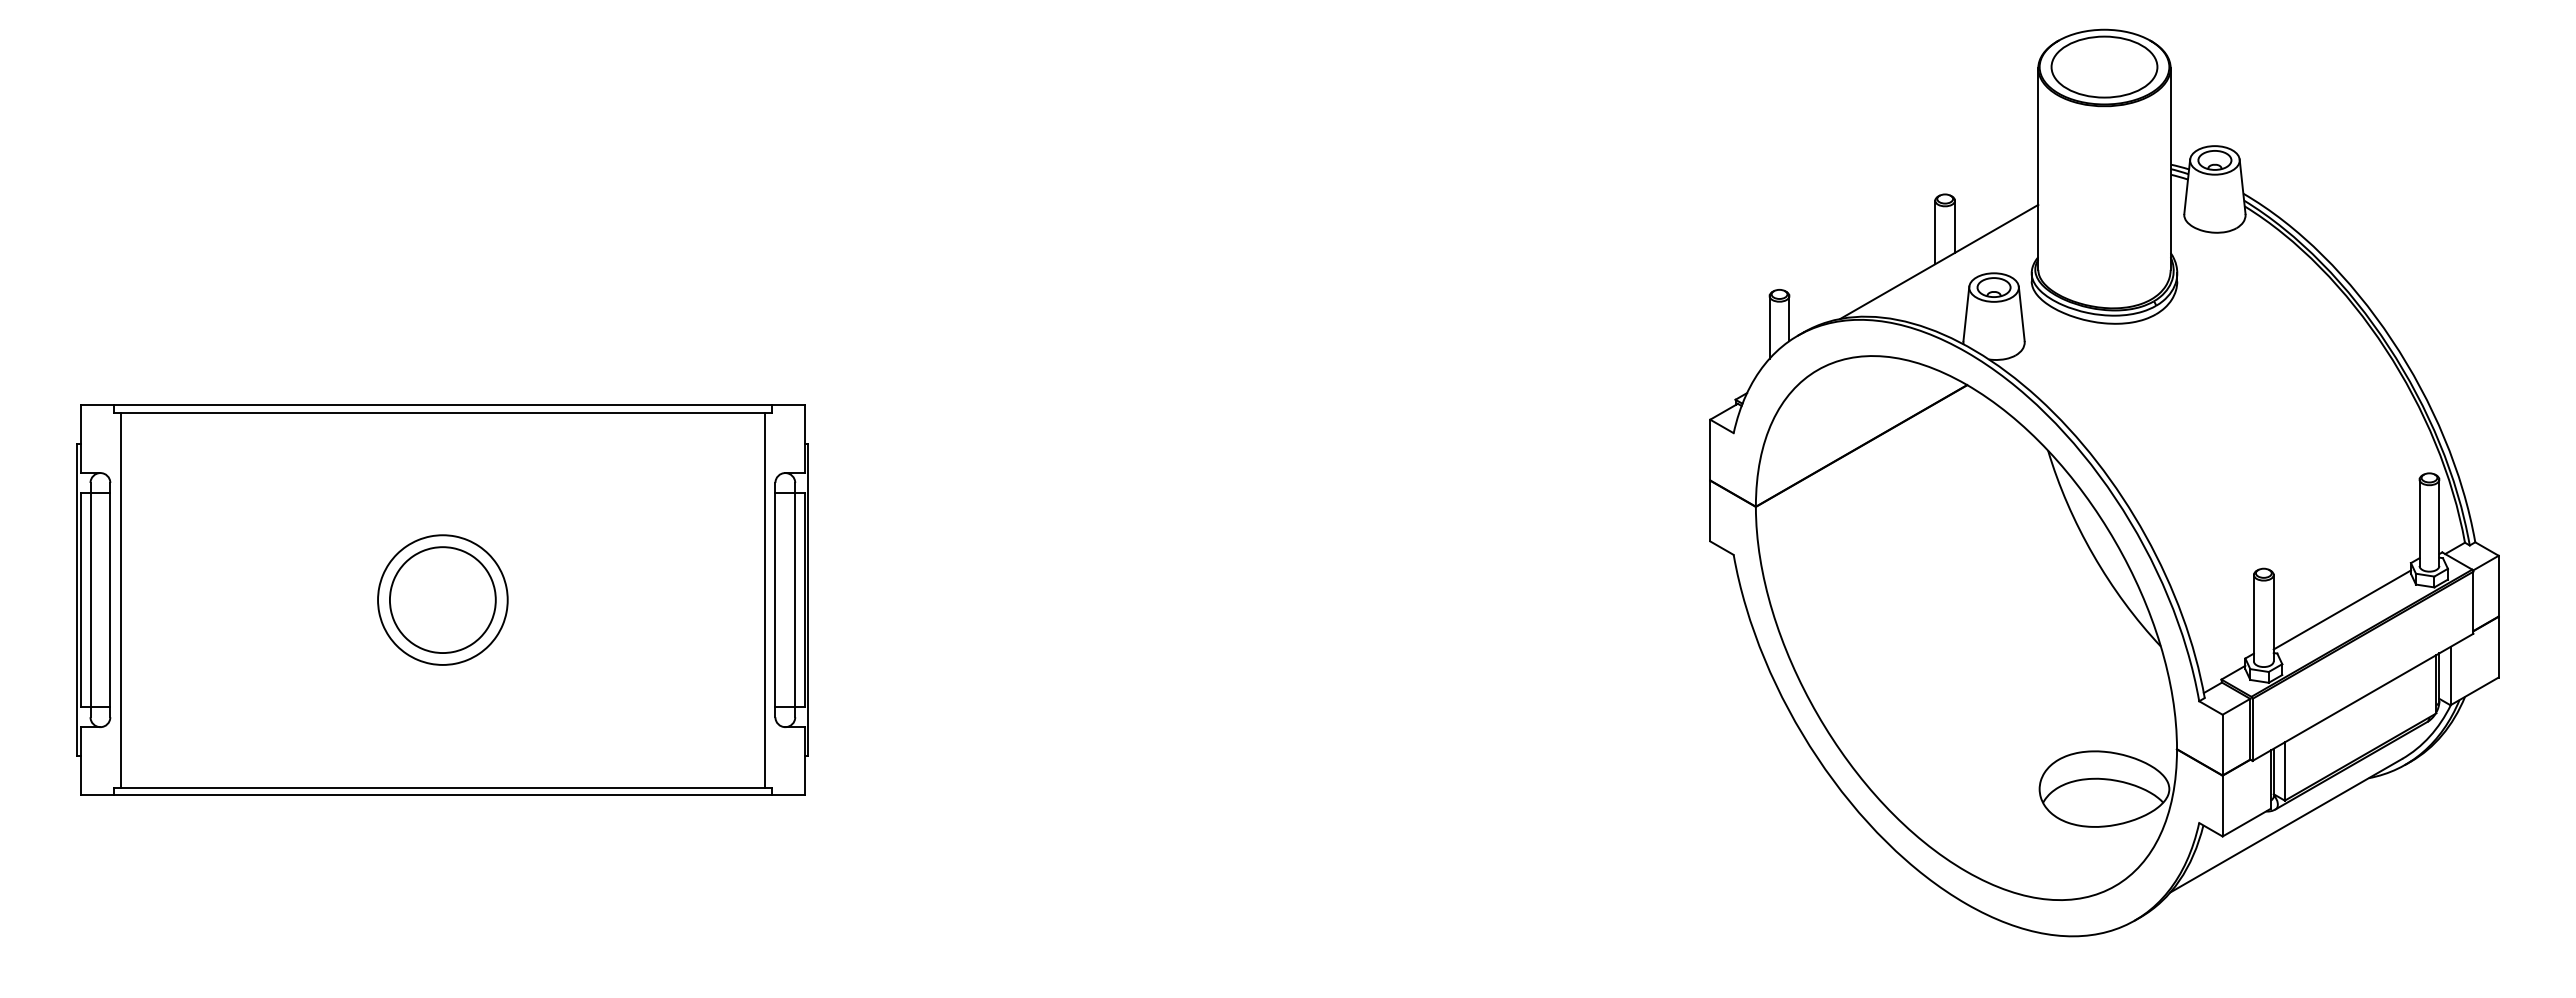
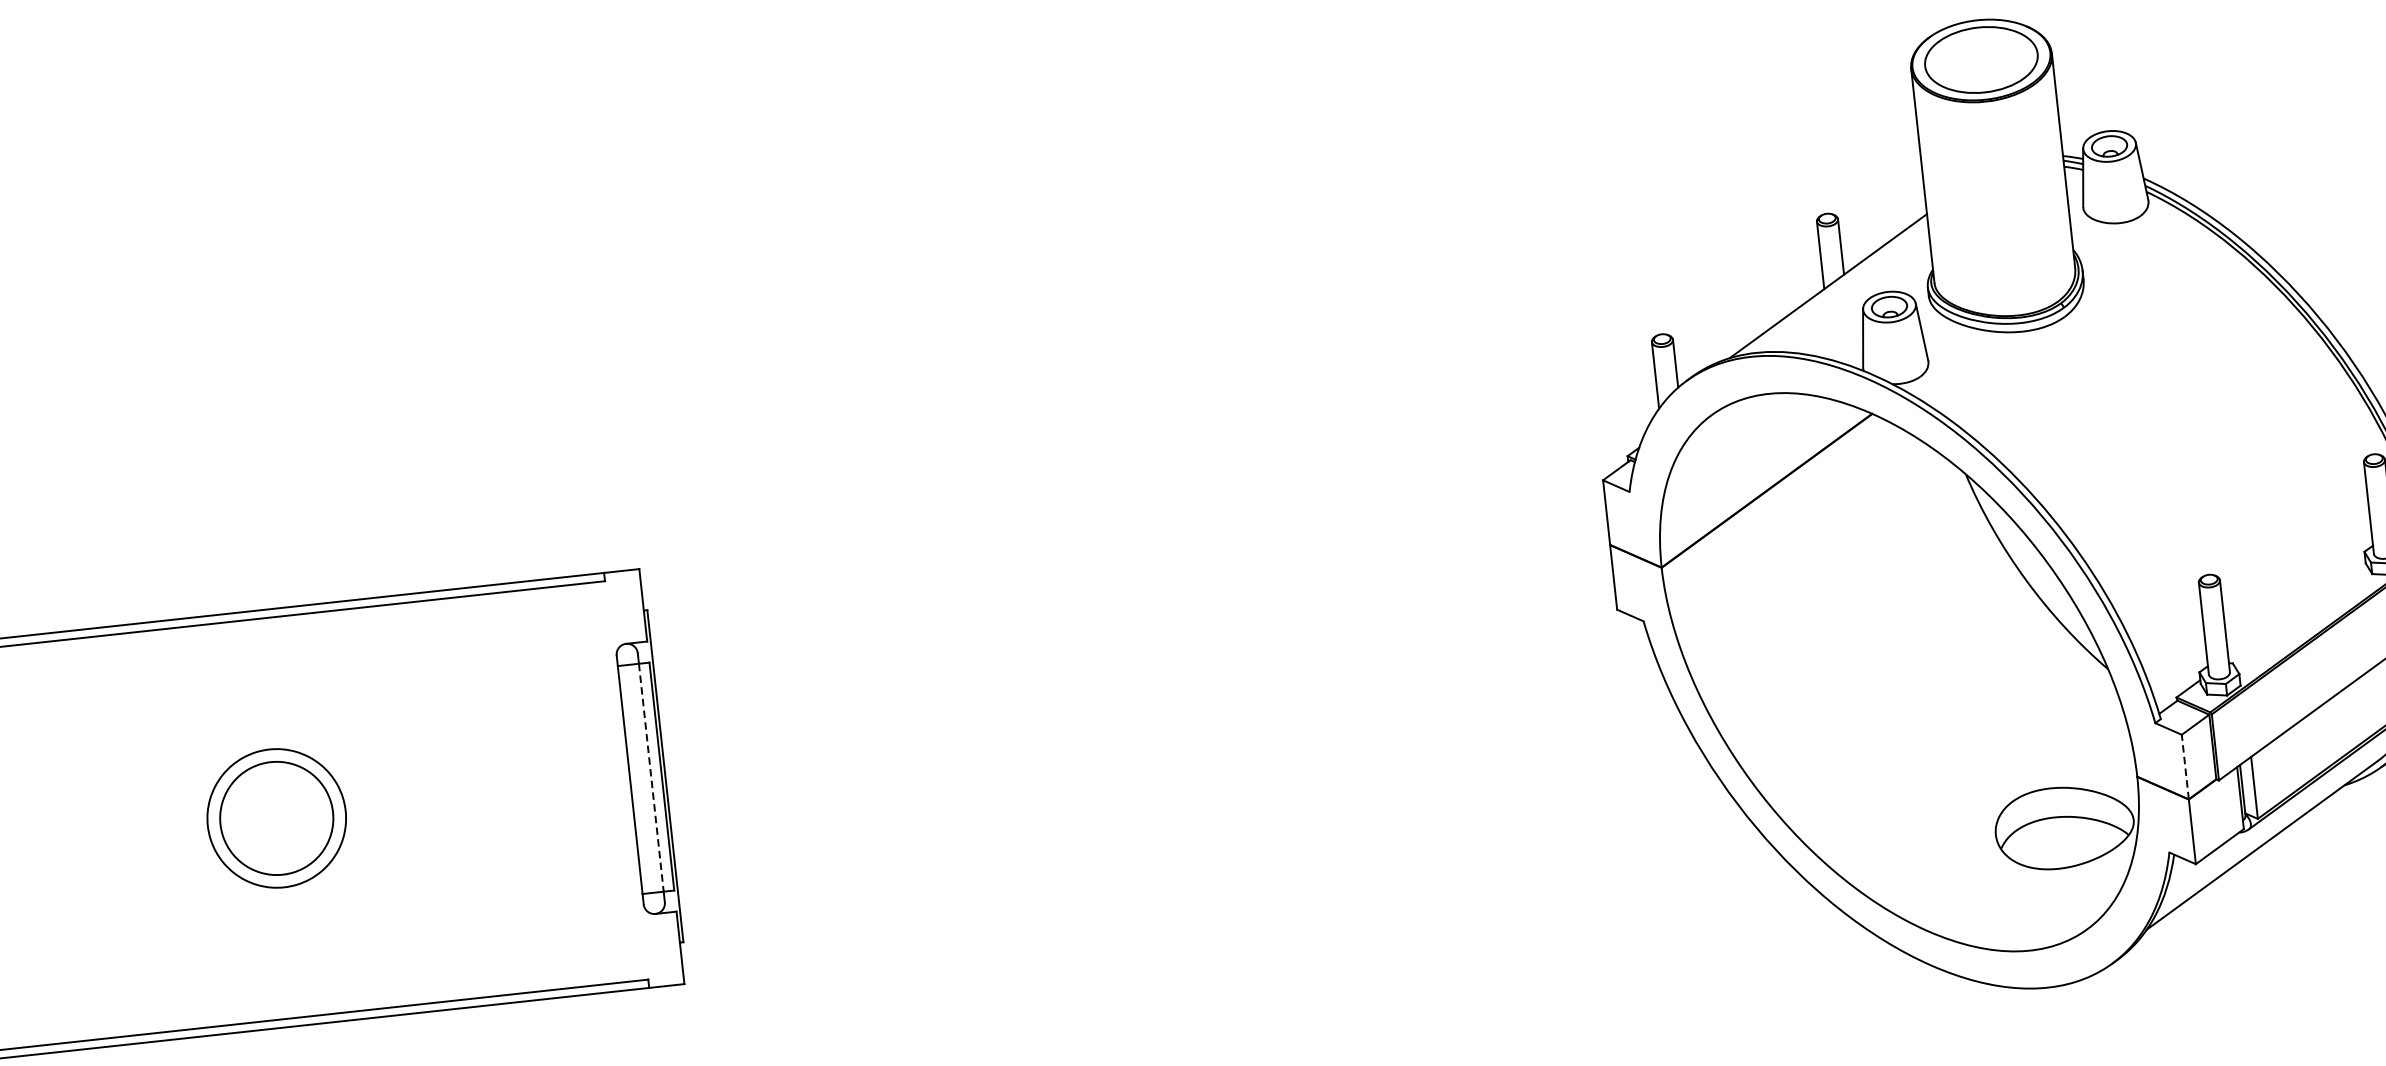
line: (765, 599) -> (619, 780), removed
line: (795, 600) -> (651, 778), solid -> dashed
line: (2342, 609) -> (2297, 609), removed
line: (2222, 744) -> (2185, 766), solid -> dashed

